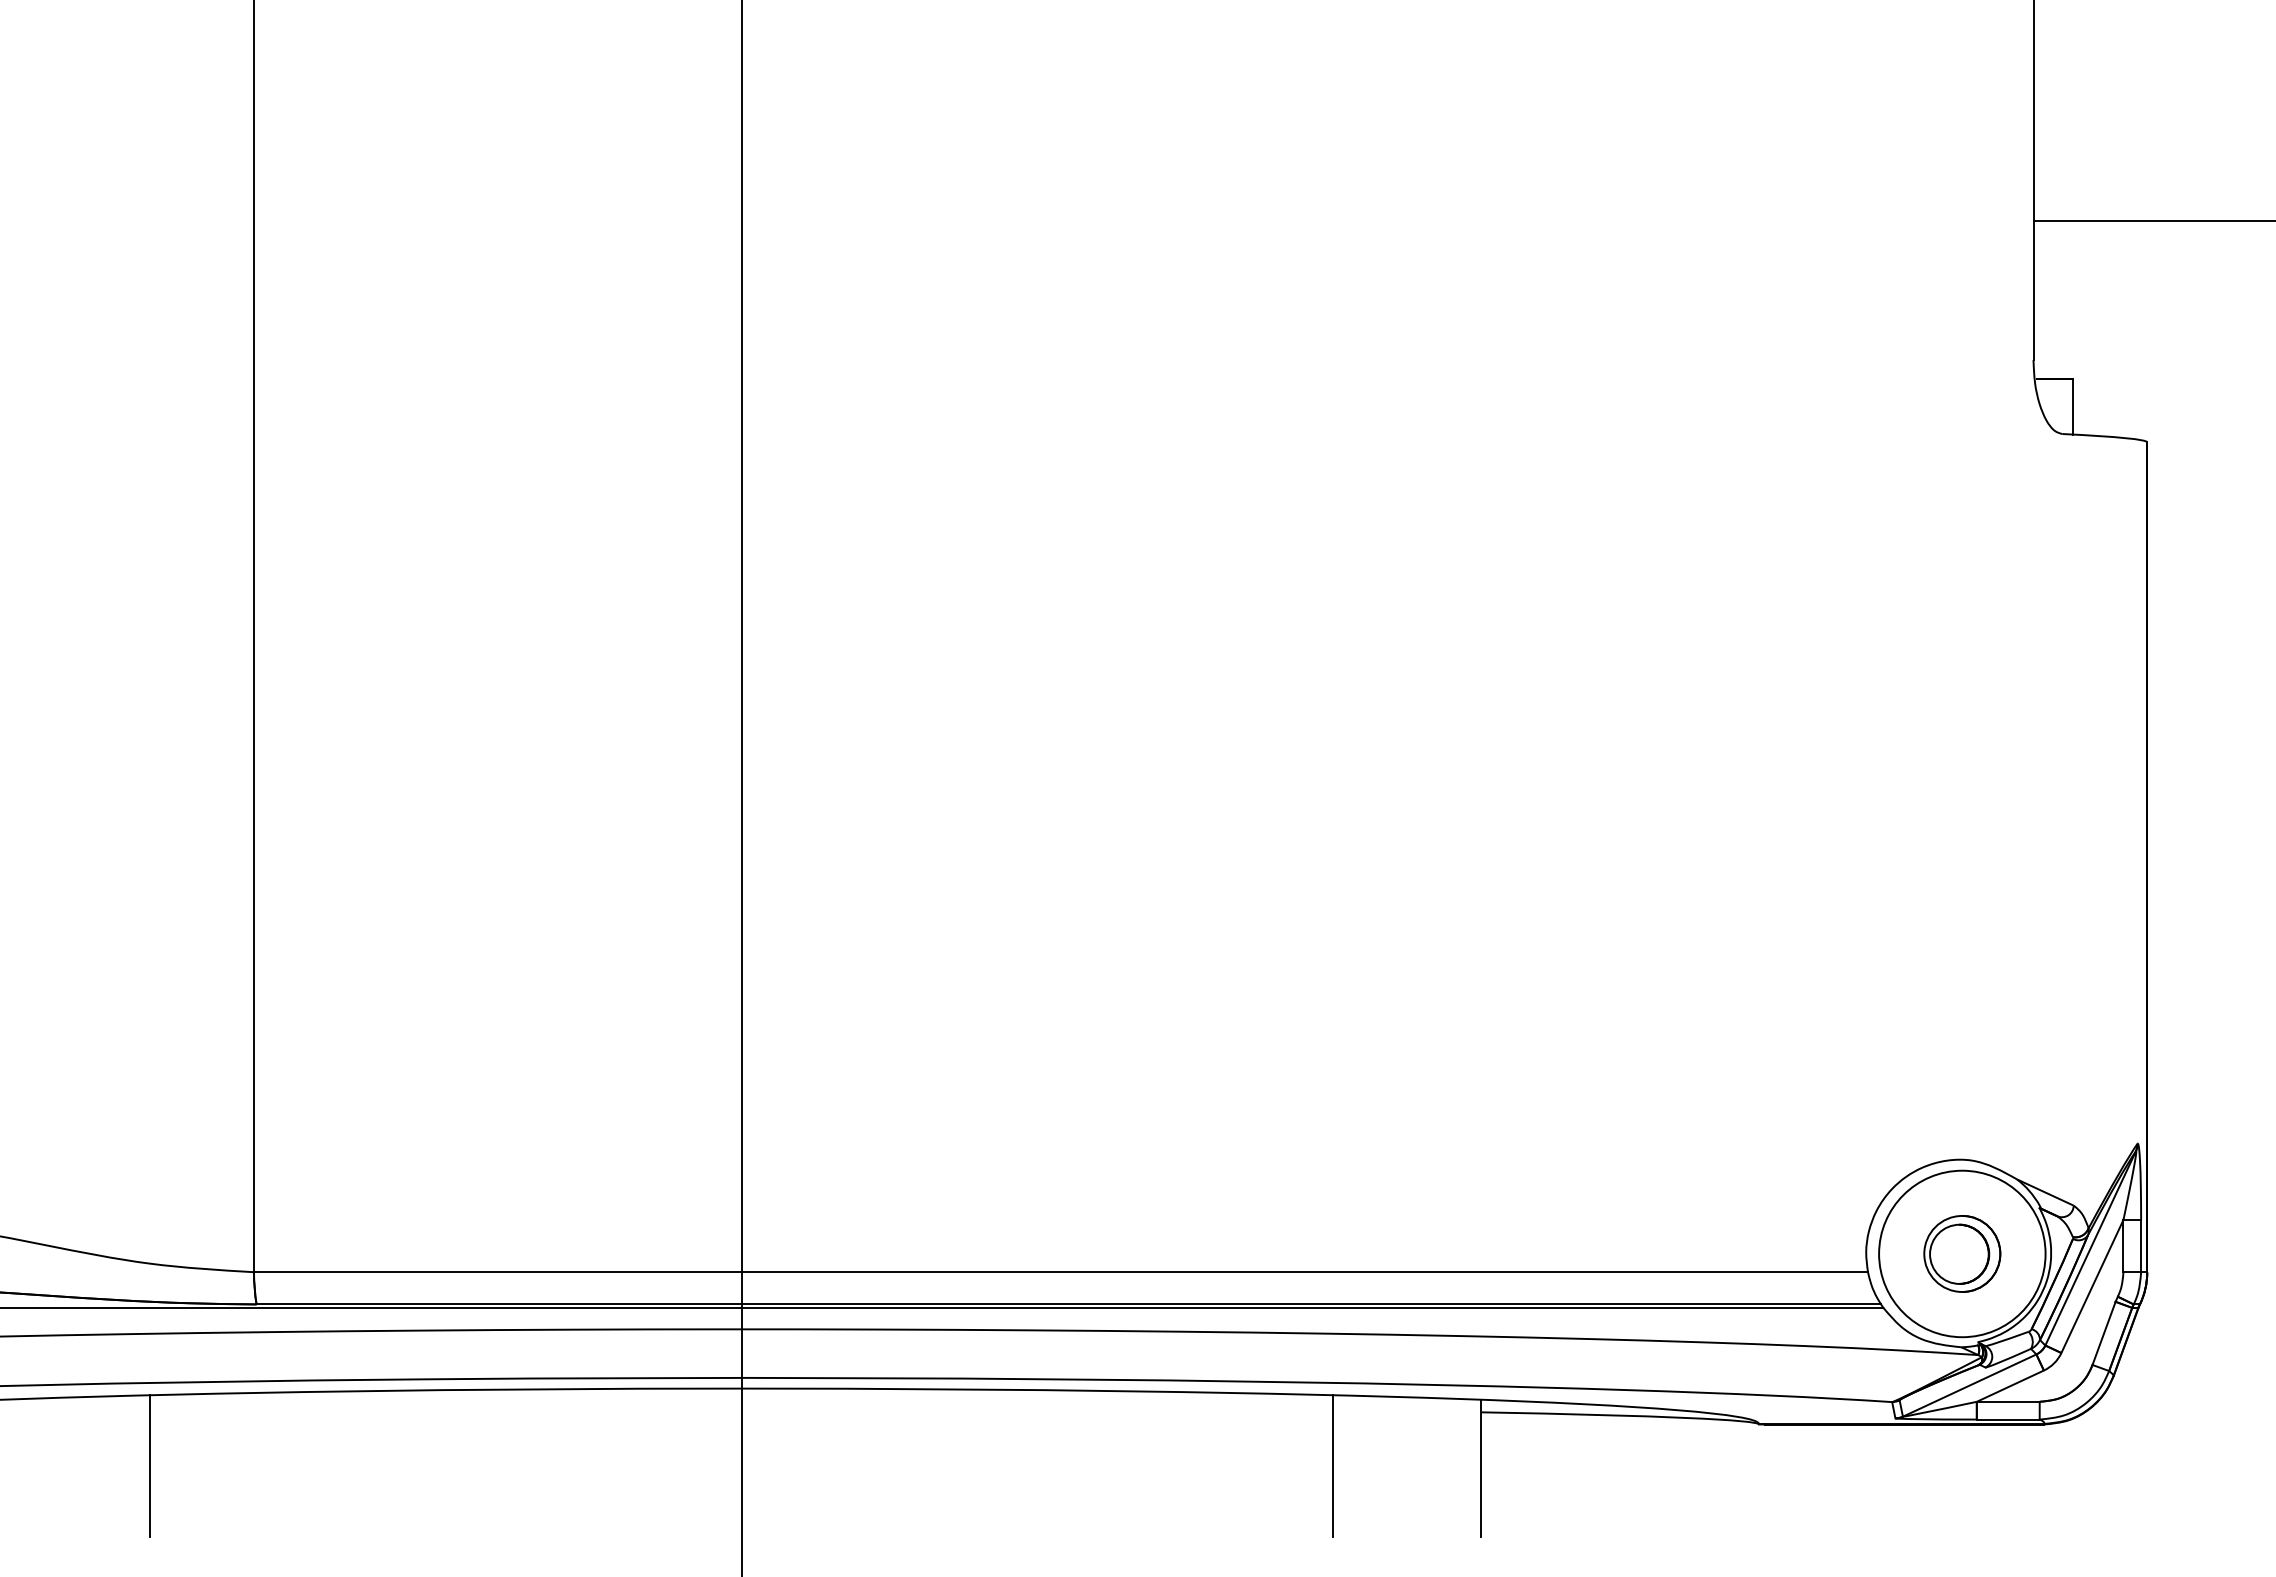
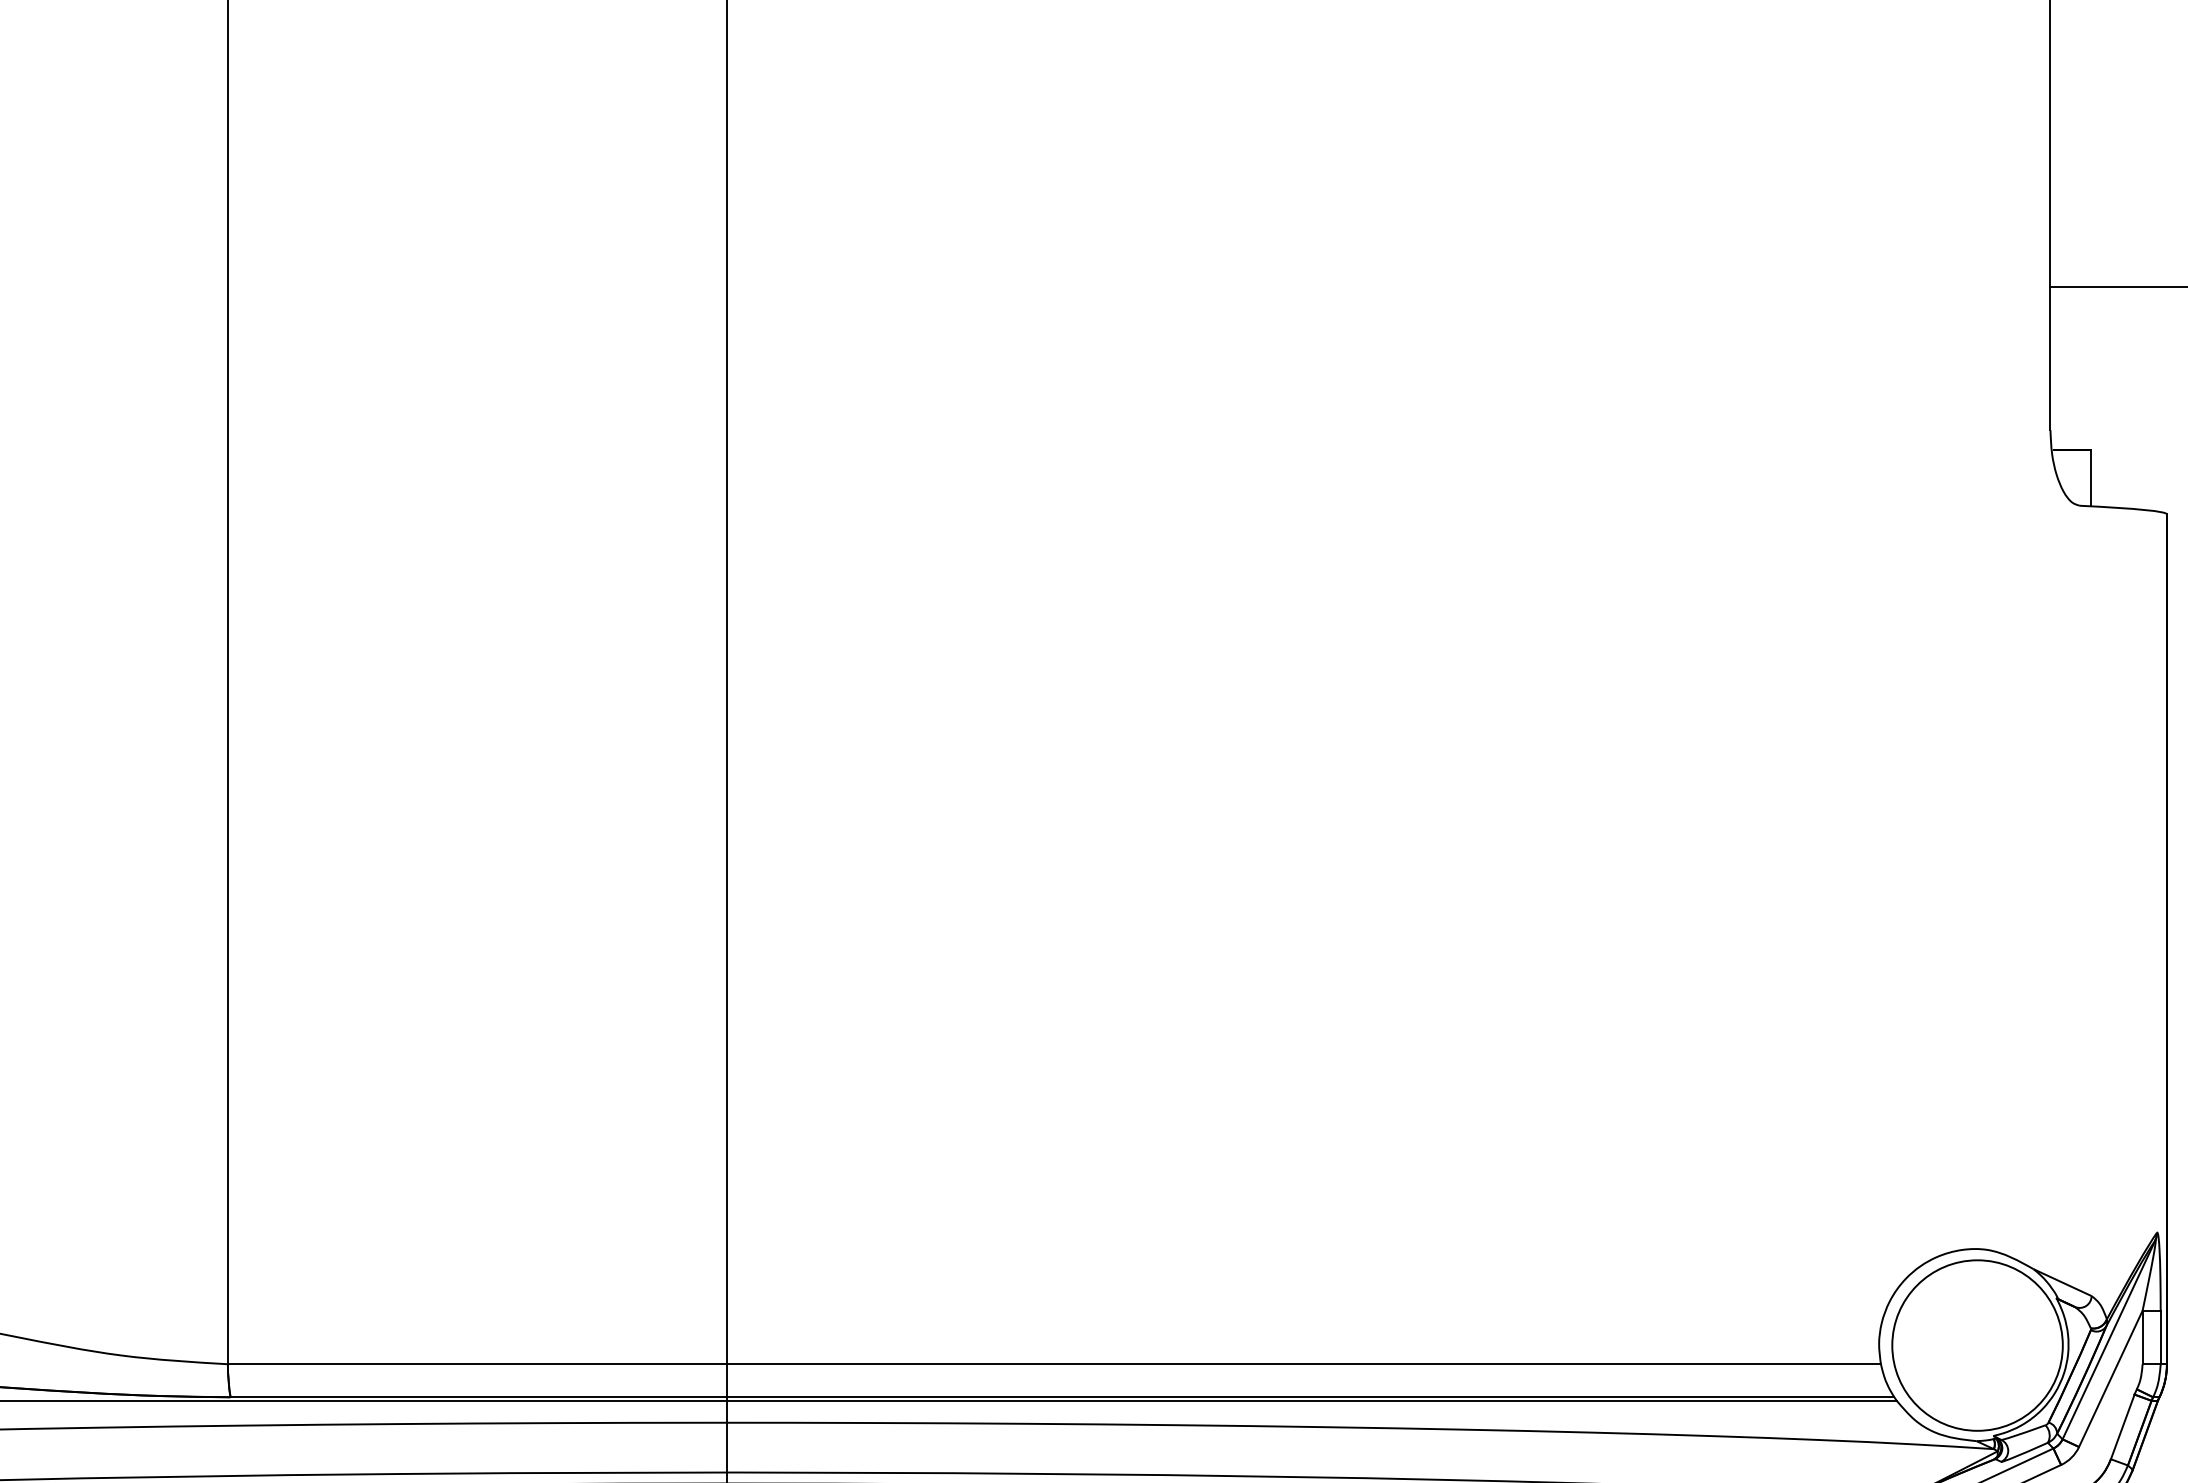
part: (1962, 1253) -> (1977, 1345), removed

